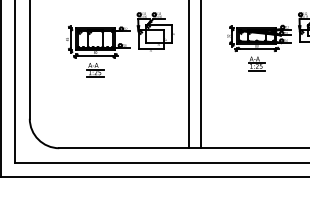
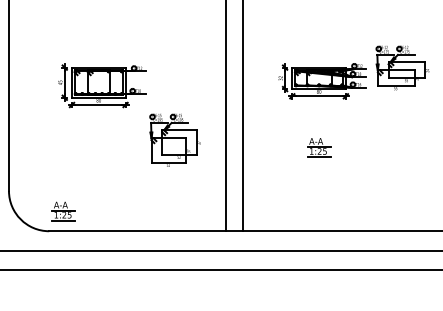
part: (155, 31) -> (174, 139), moved
part: (257, 63) -> (319, 147), moved
part: (95, 70) -> (63, 211), moved

